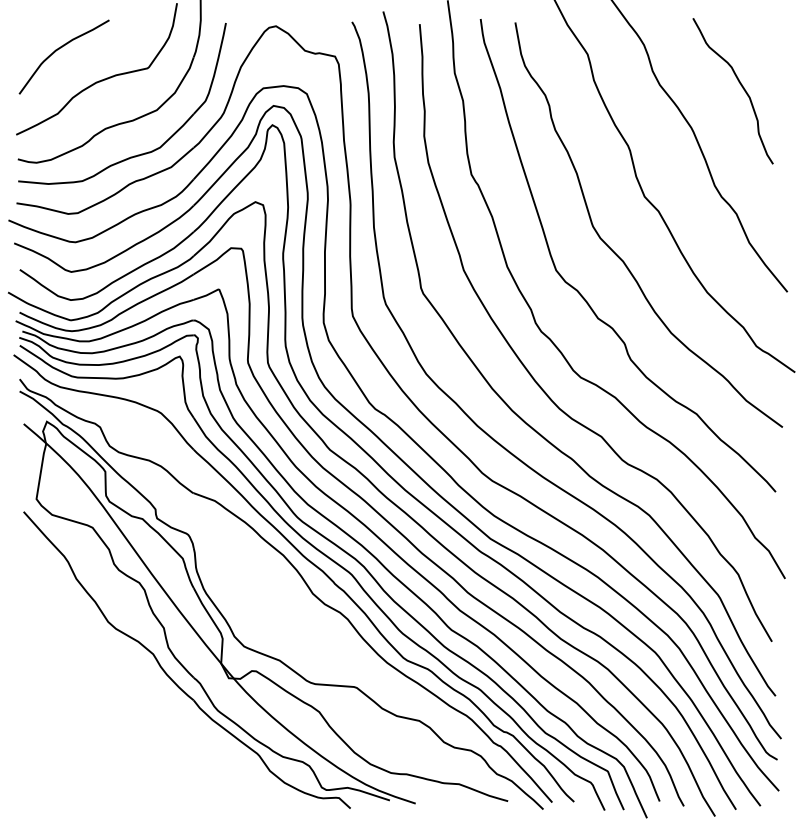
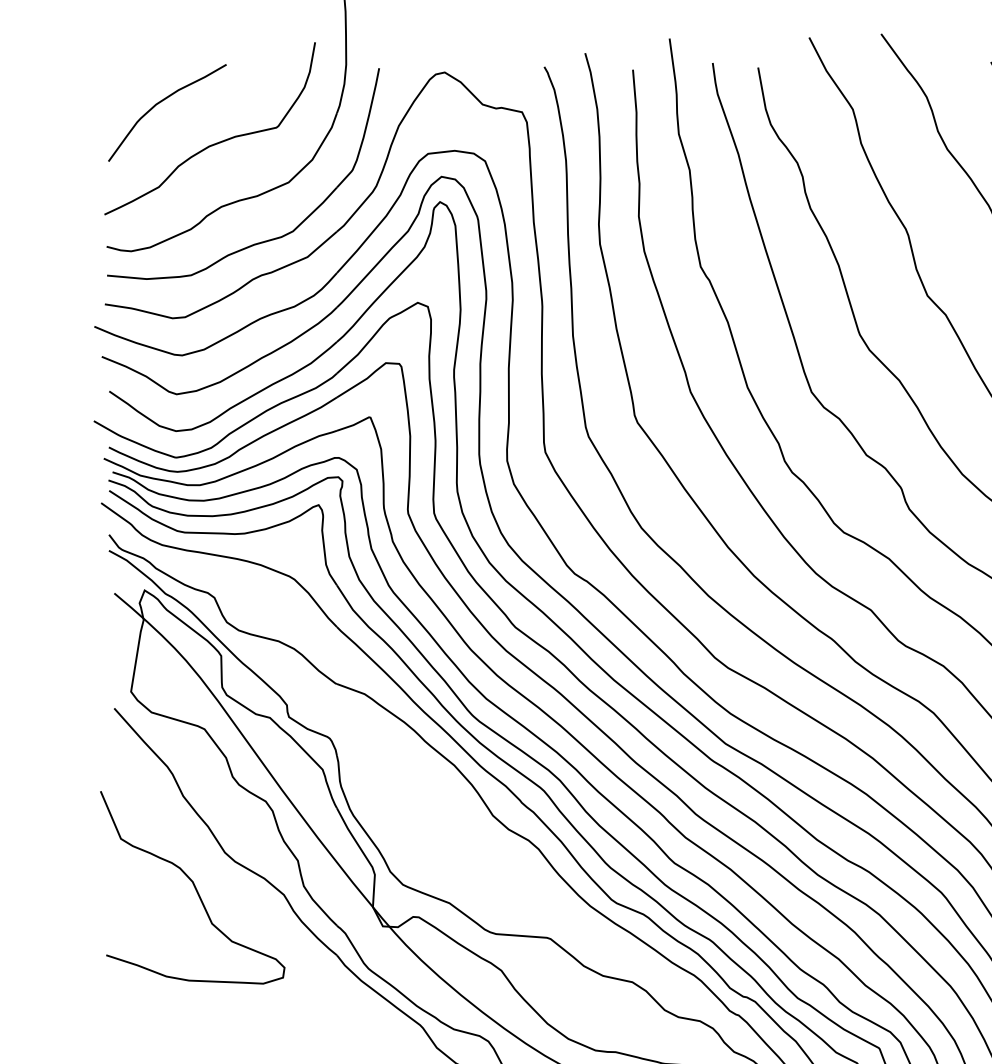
curve: (84, 648) -> (193, 887), added

